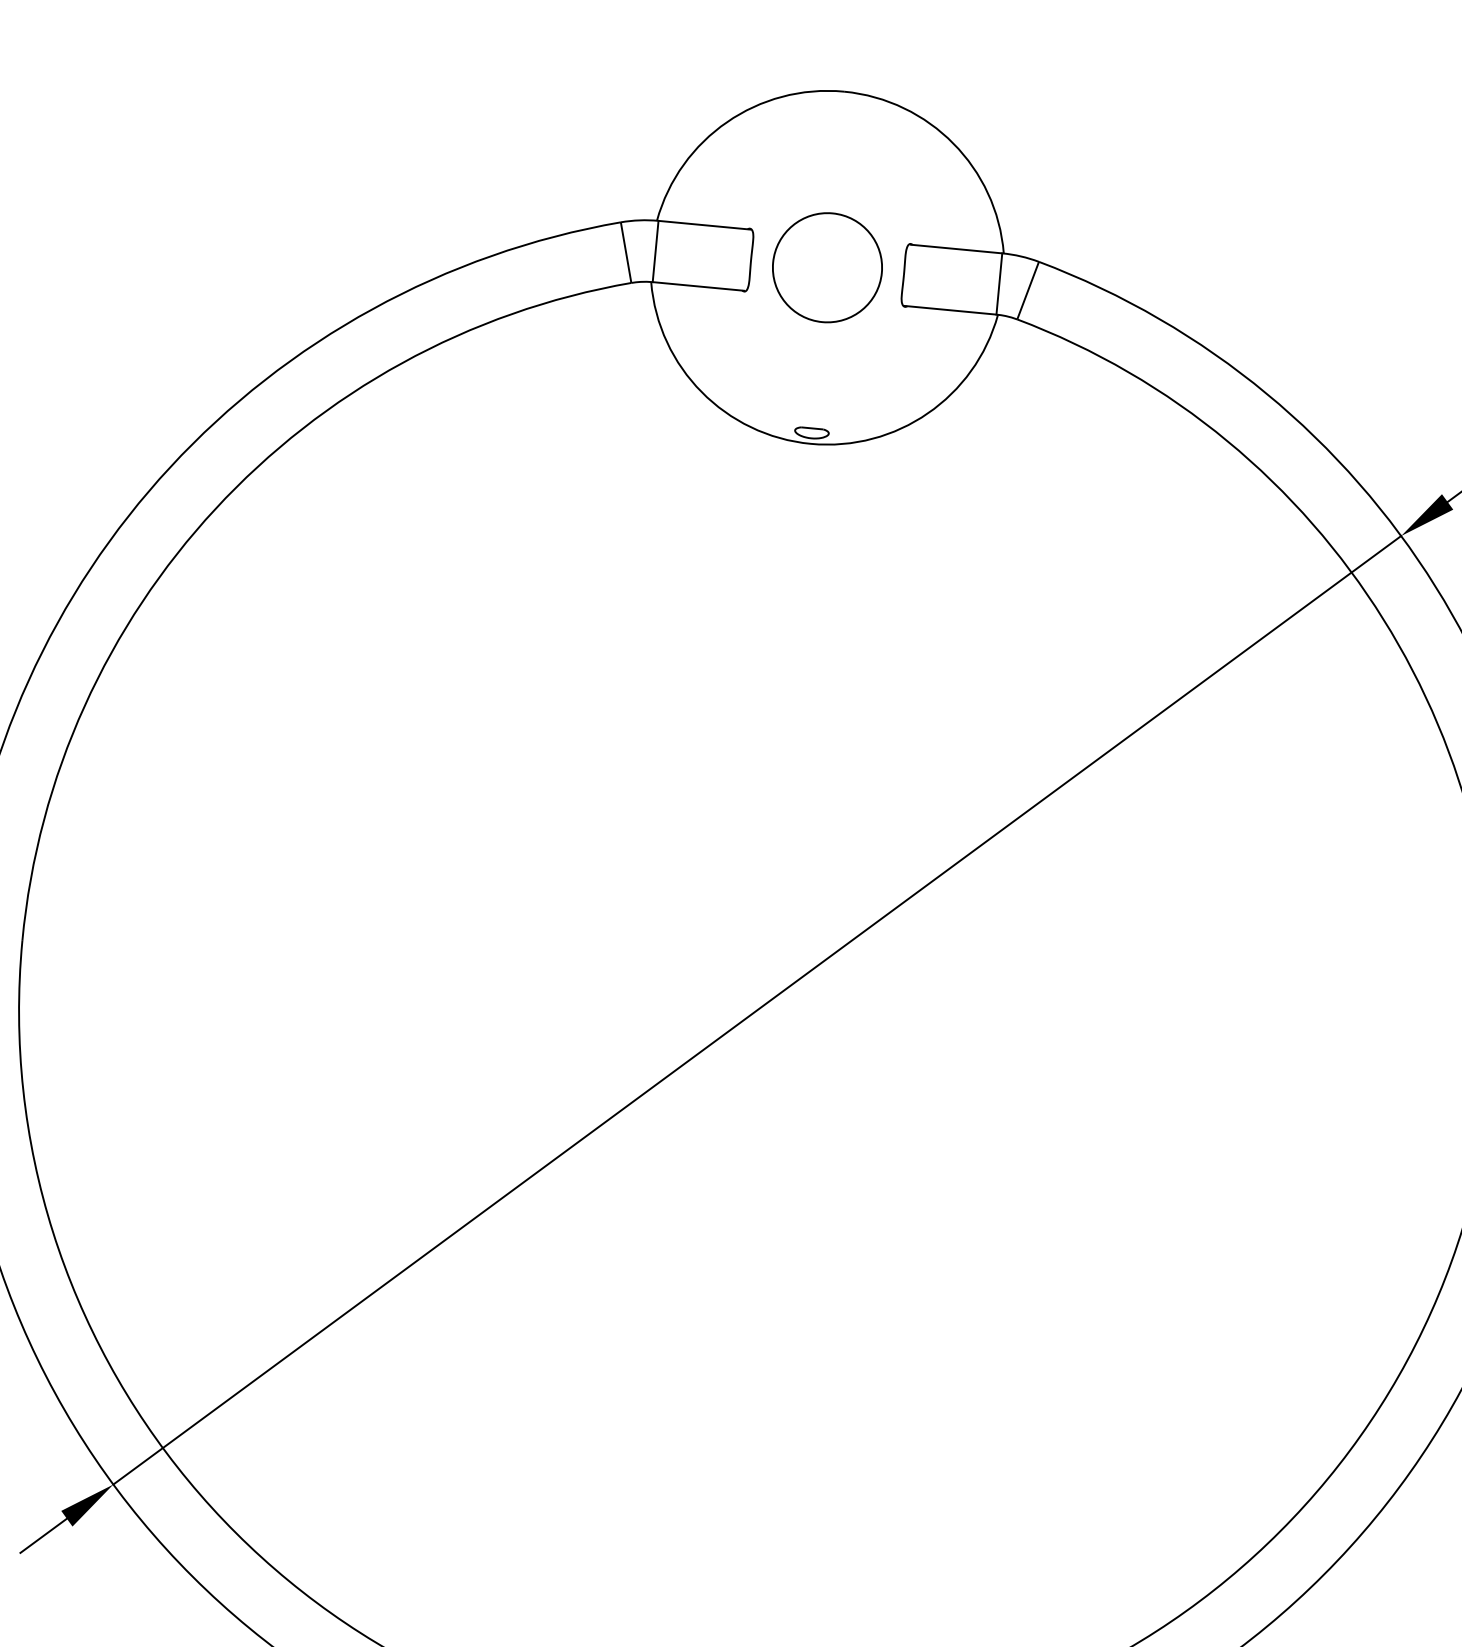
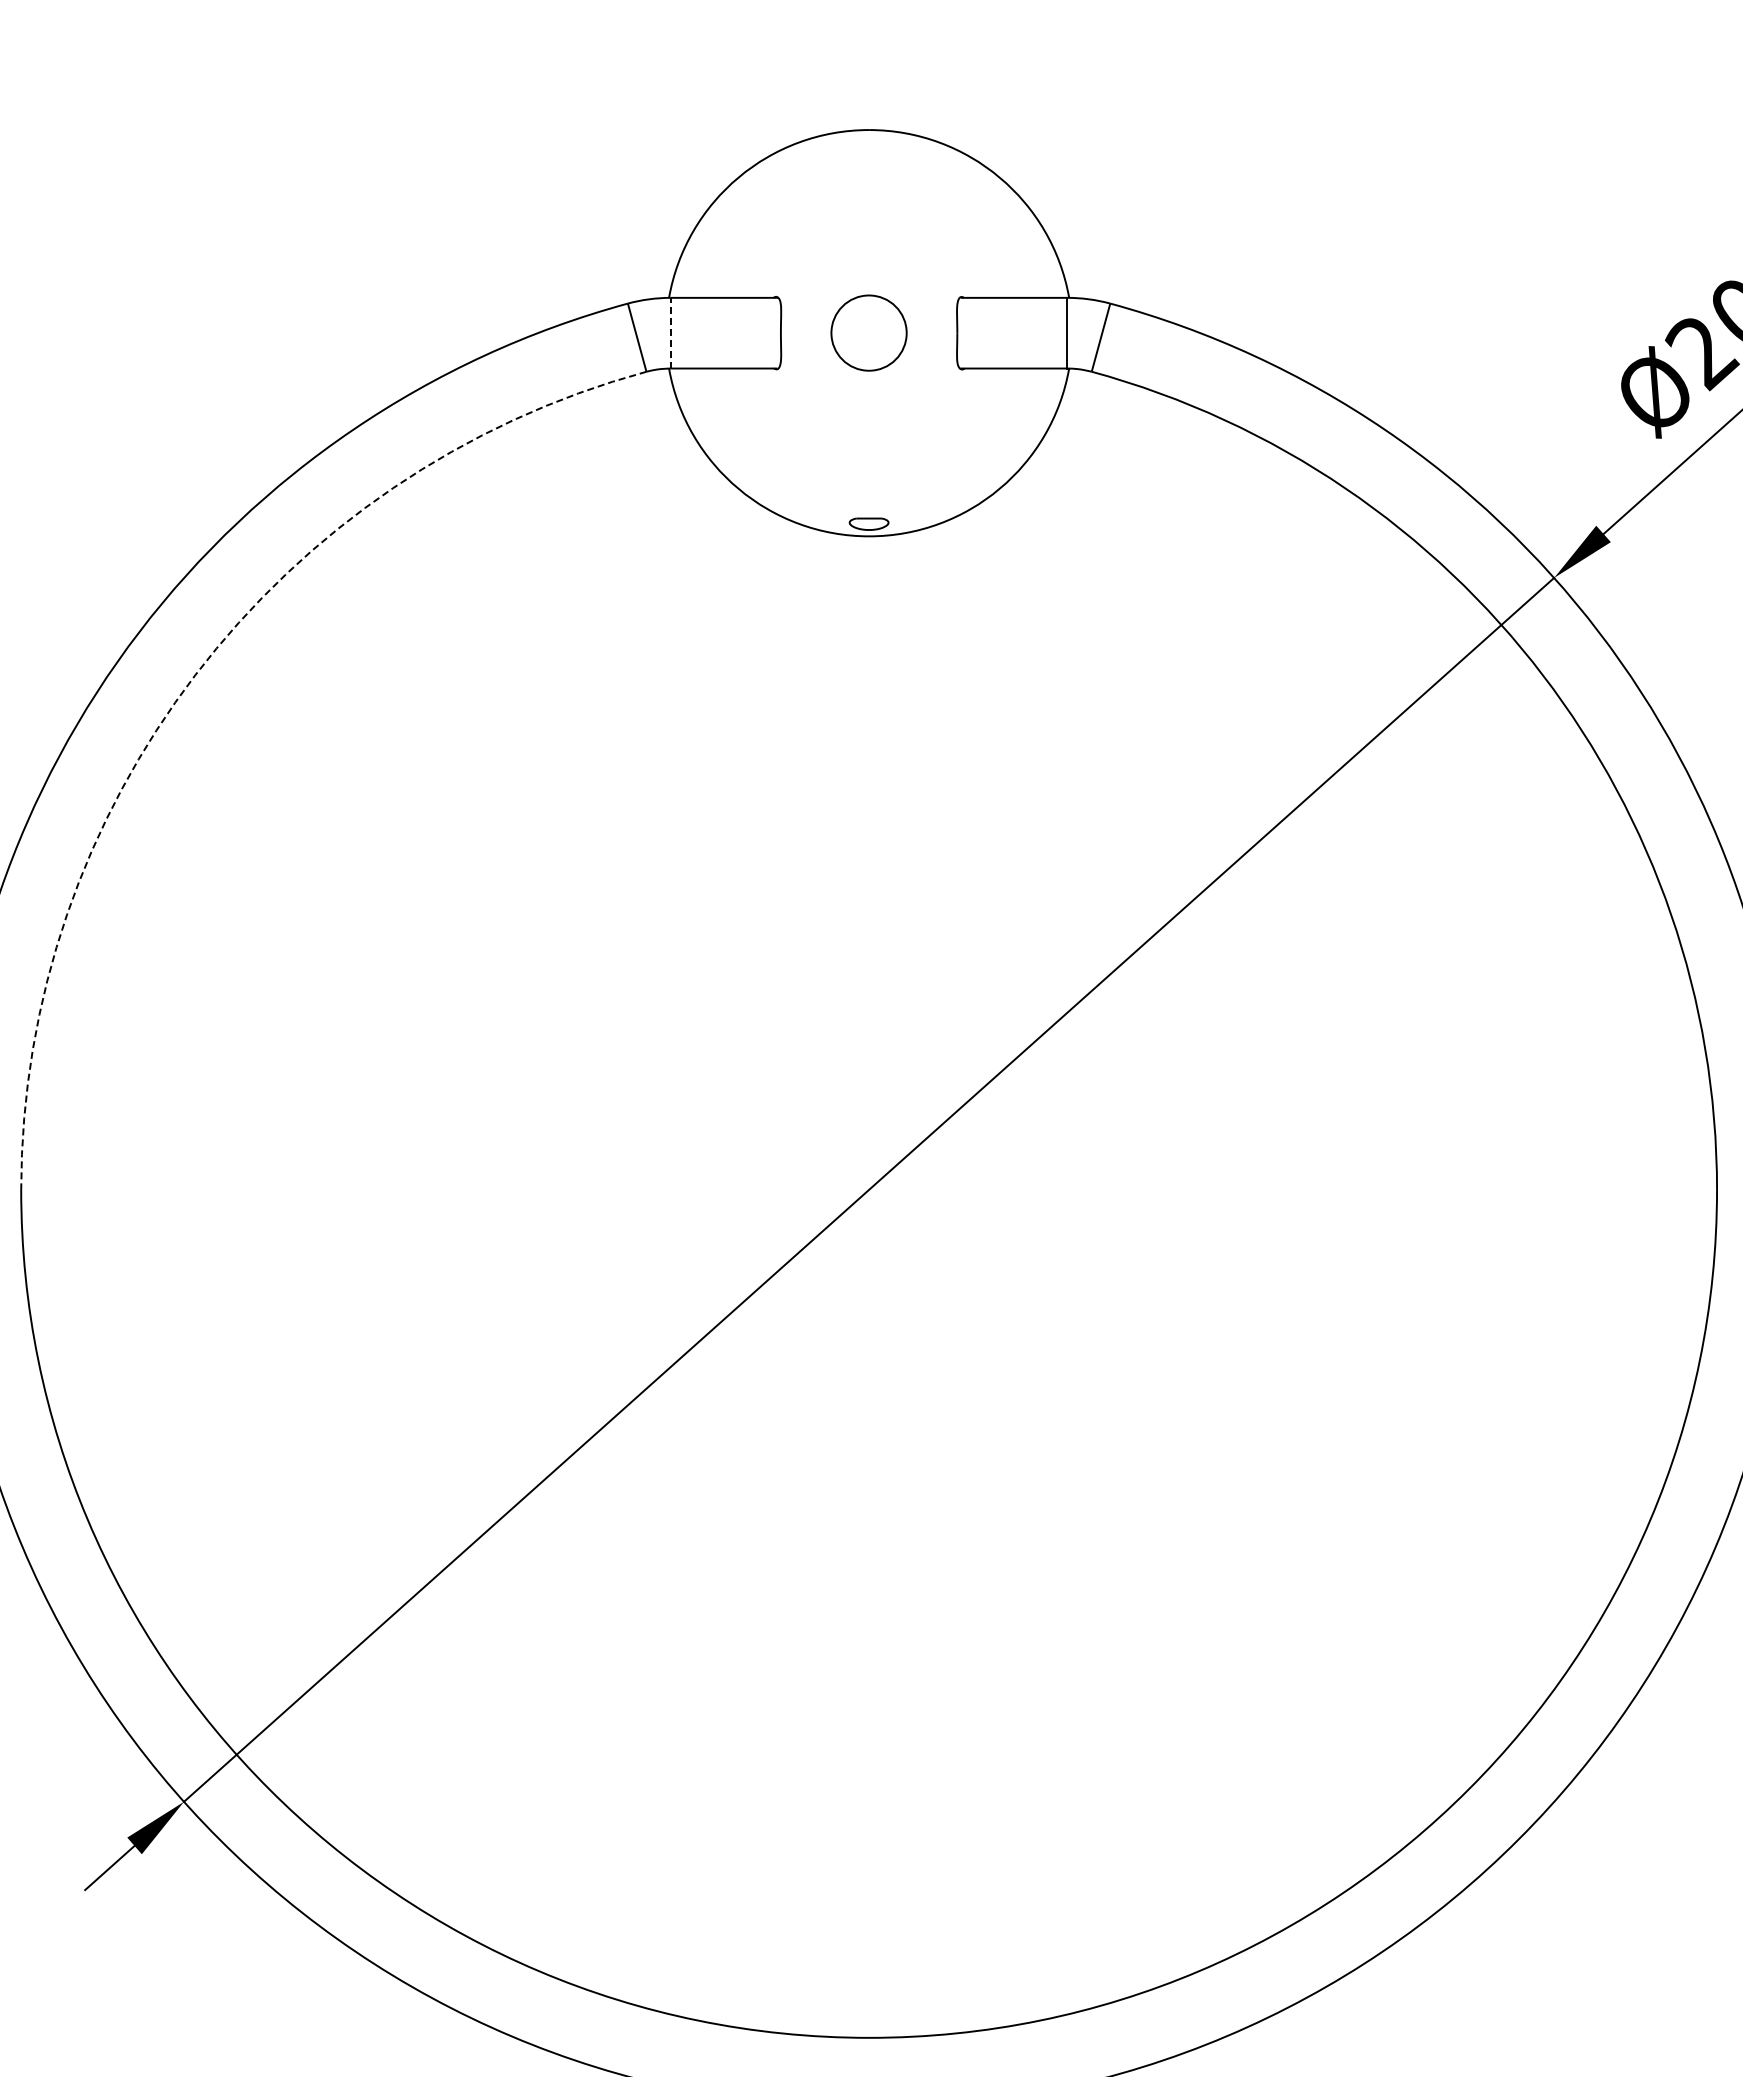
line: (655, 250) -> (670, 332), solid -> dashed
circle: (827, 267) -> (868, 332), size x0.6
arc: (215, 509) -> (195, 675), solid -> dashed

